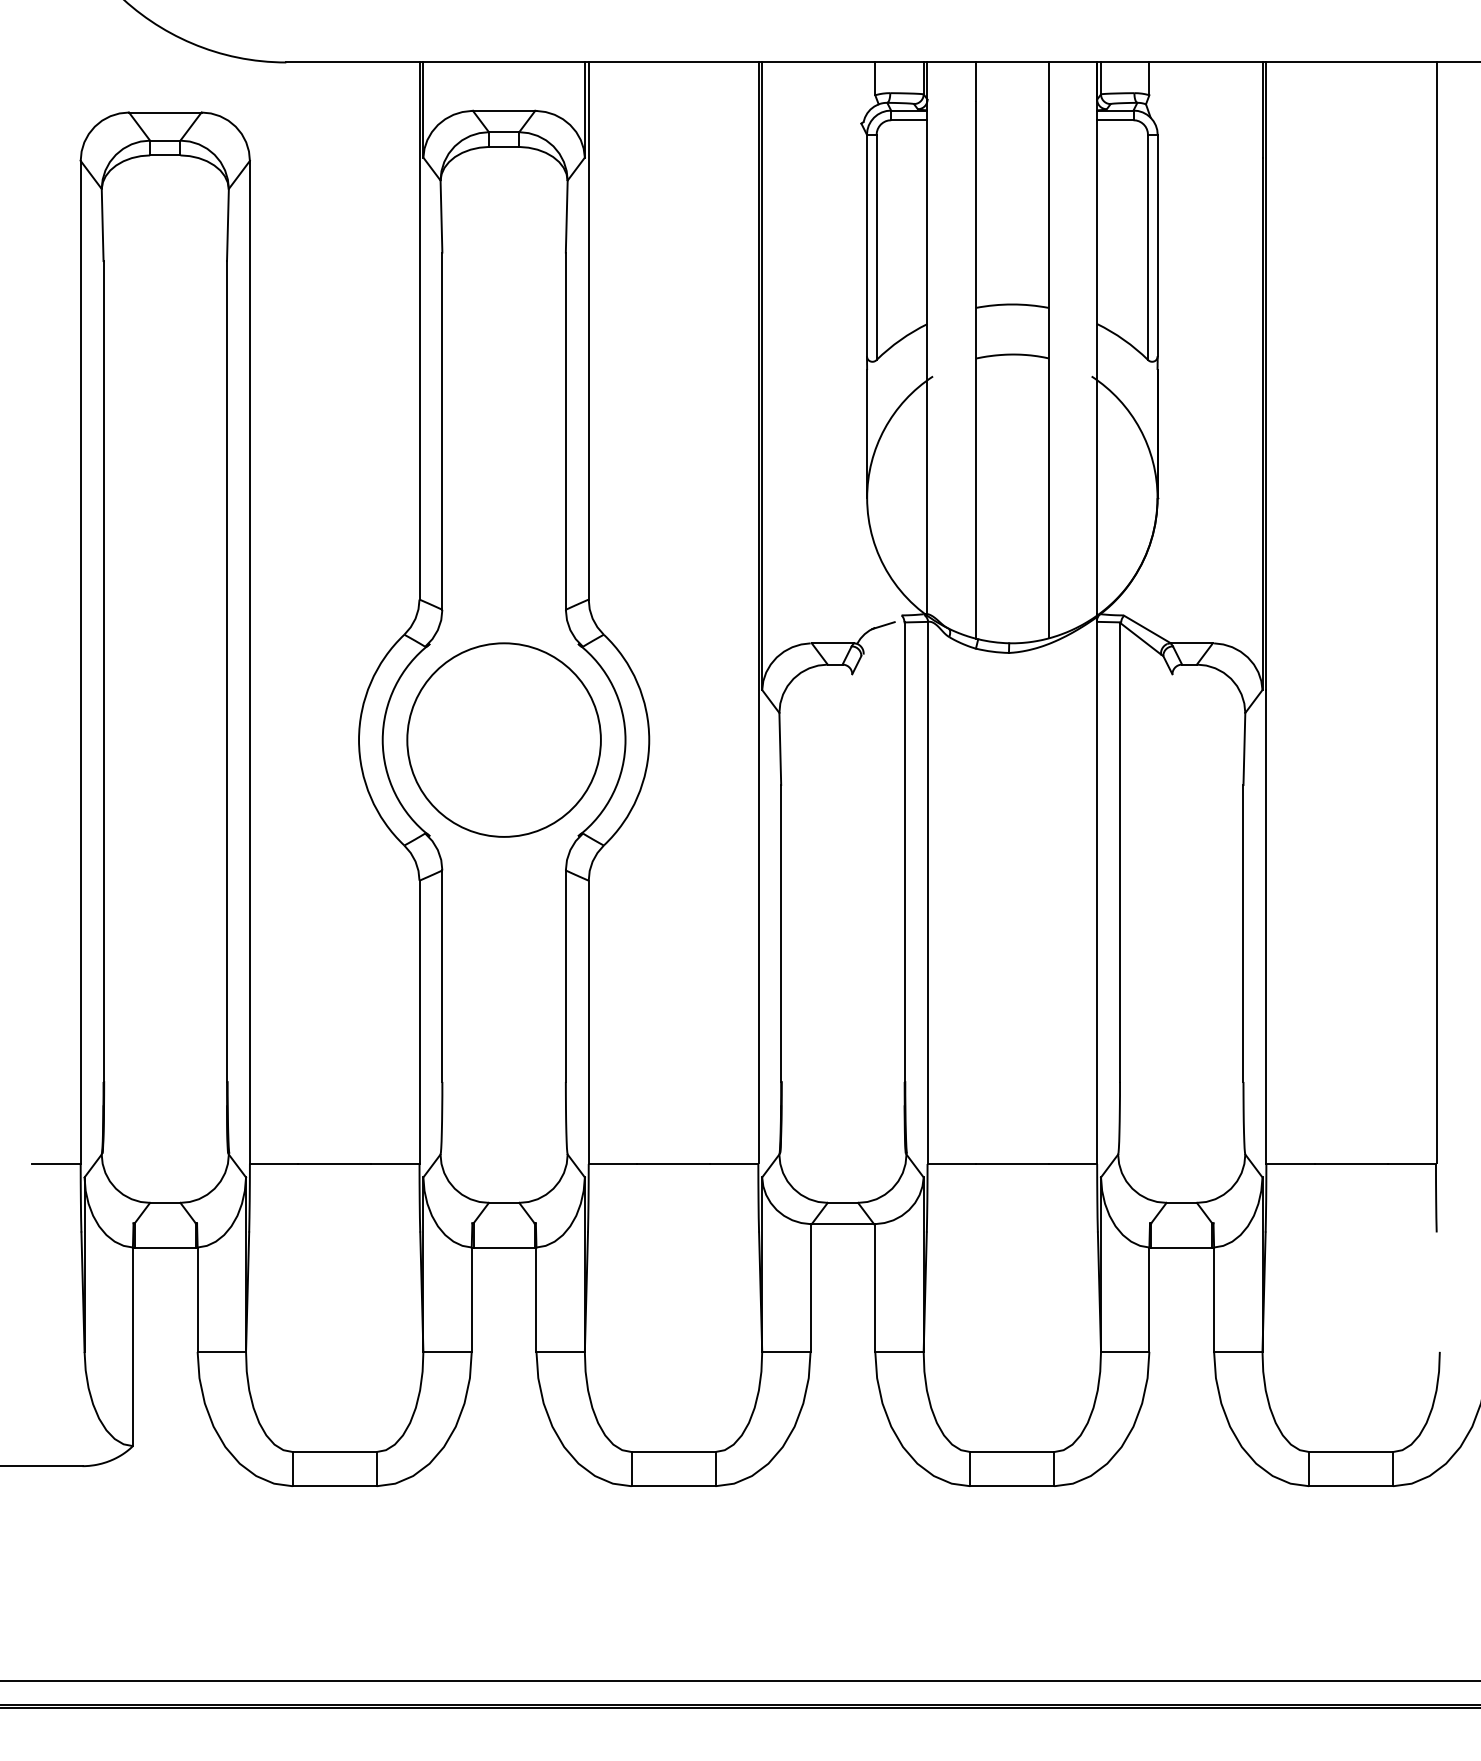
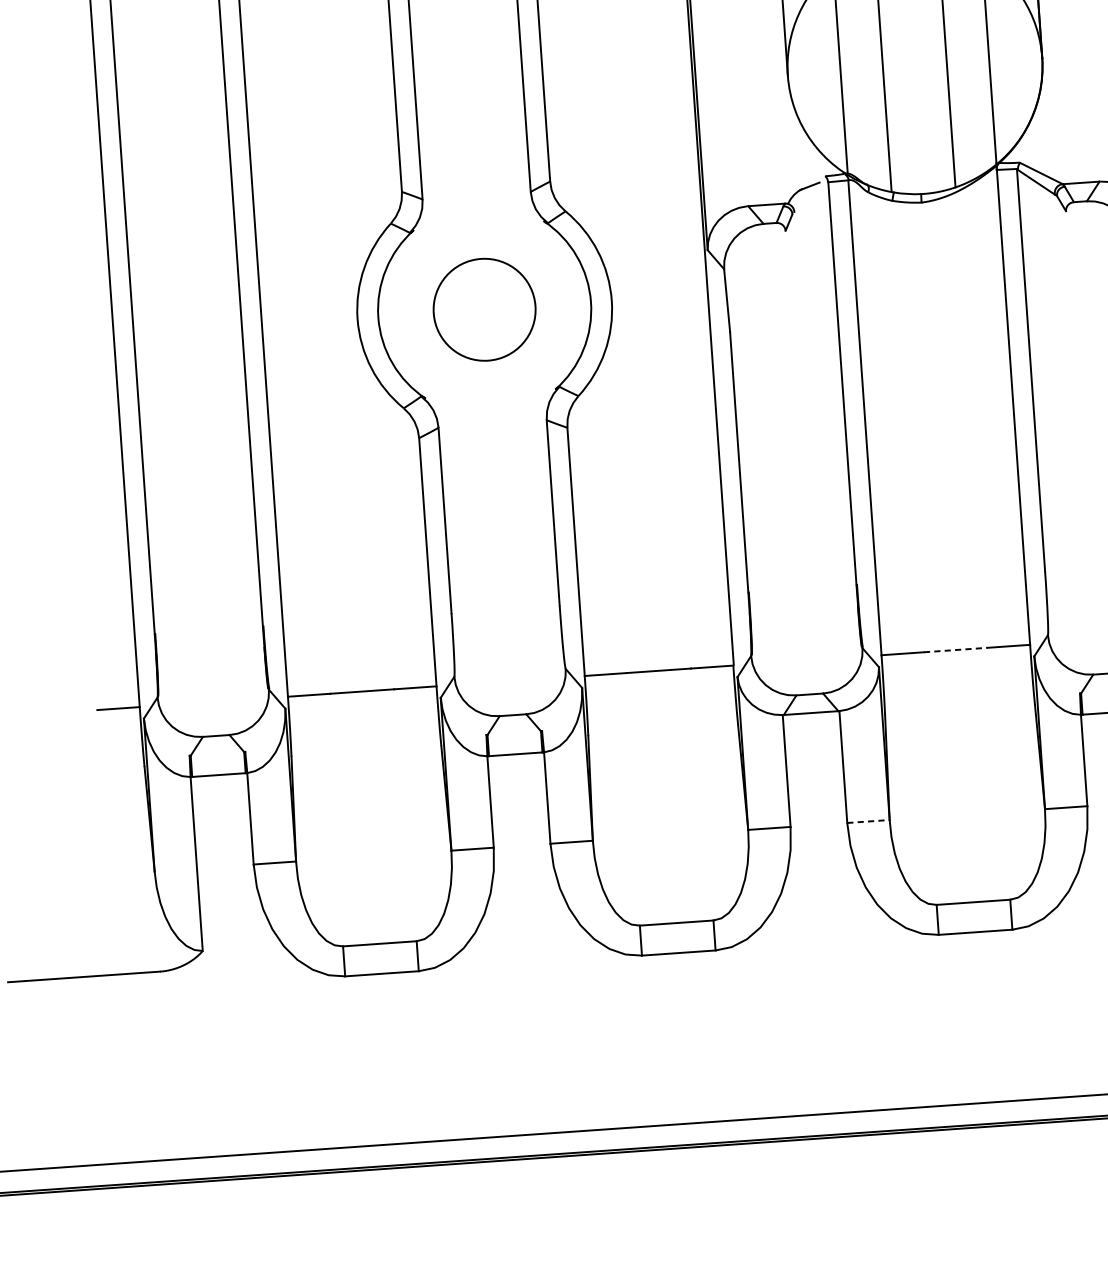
circle: (503, 739) -> (484, 309), size x0.6
line: (1012, 1164) -> (955, 650), solid -> dashed
line: (899, 1351) -> (868, 821), solid -> dashed

